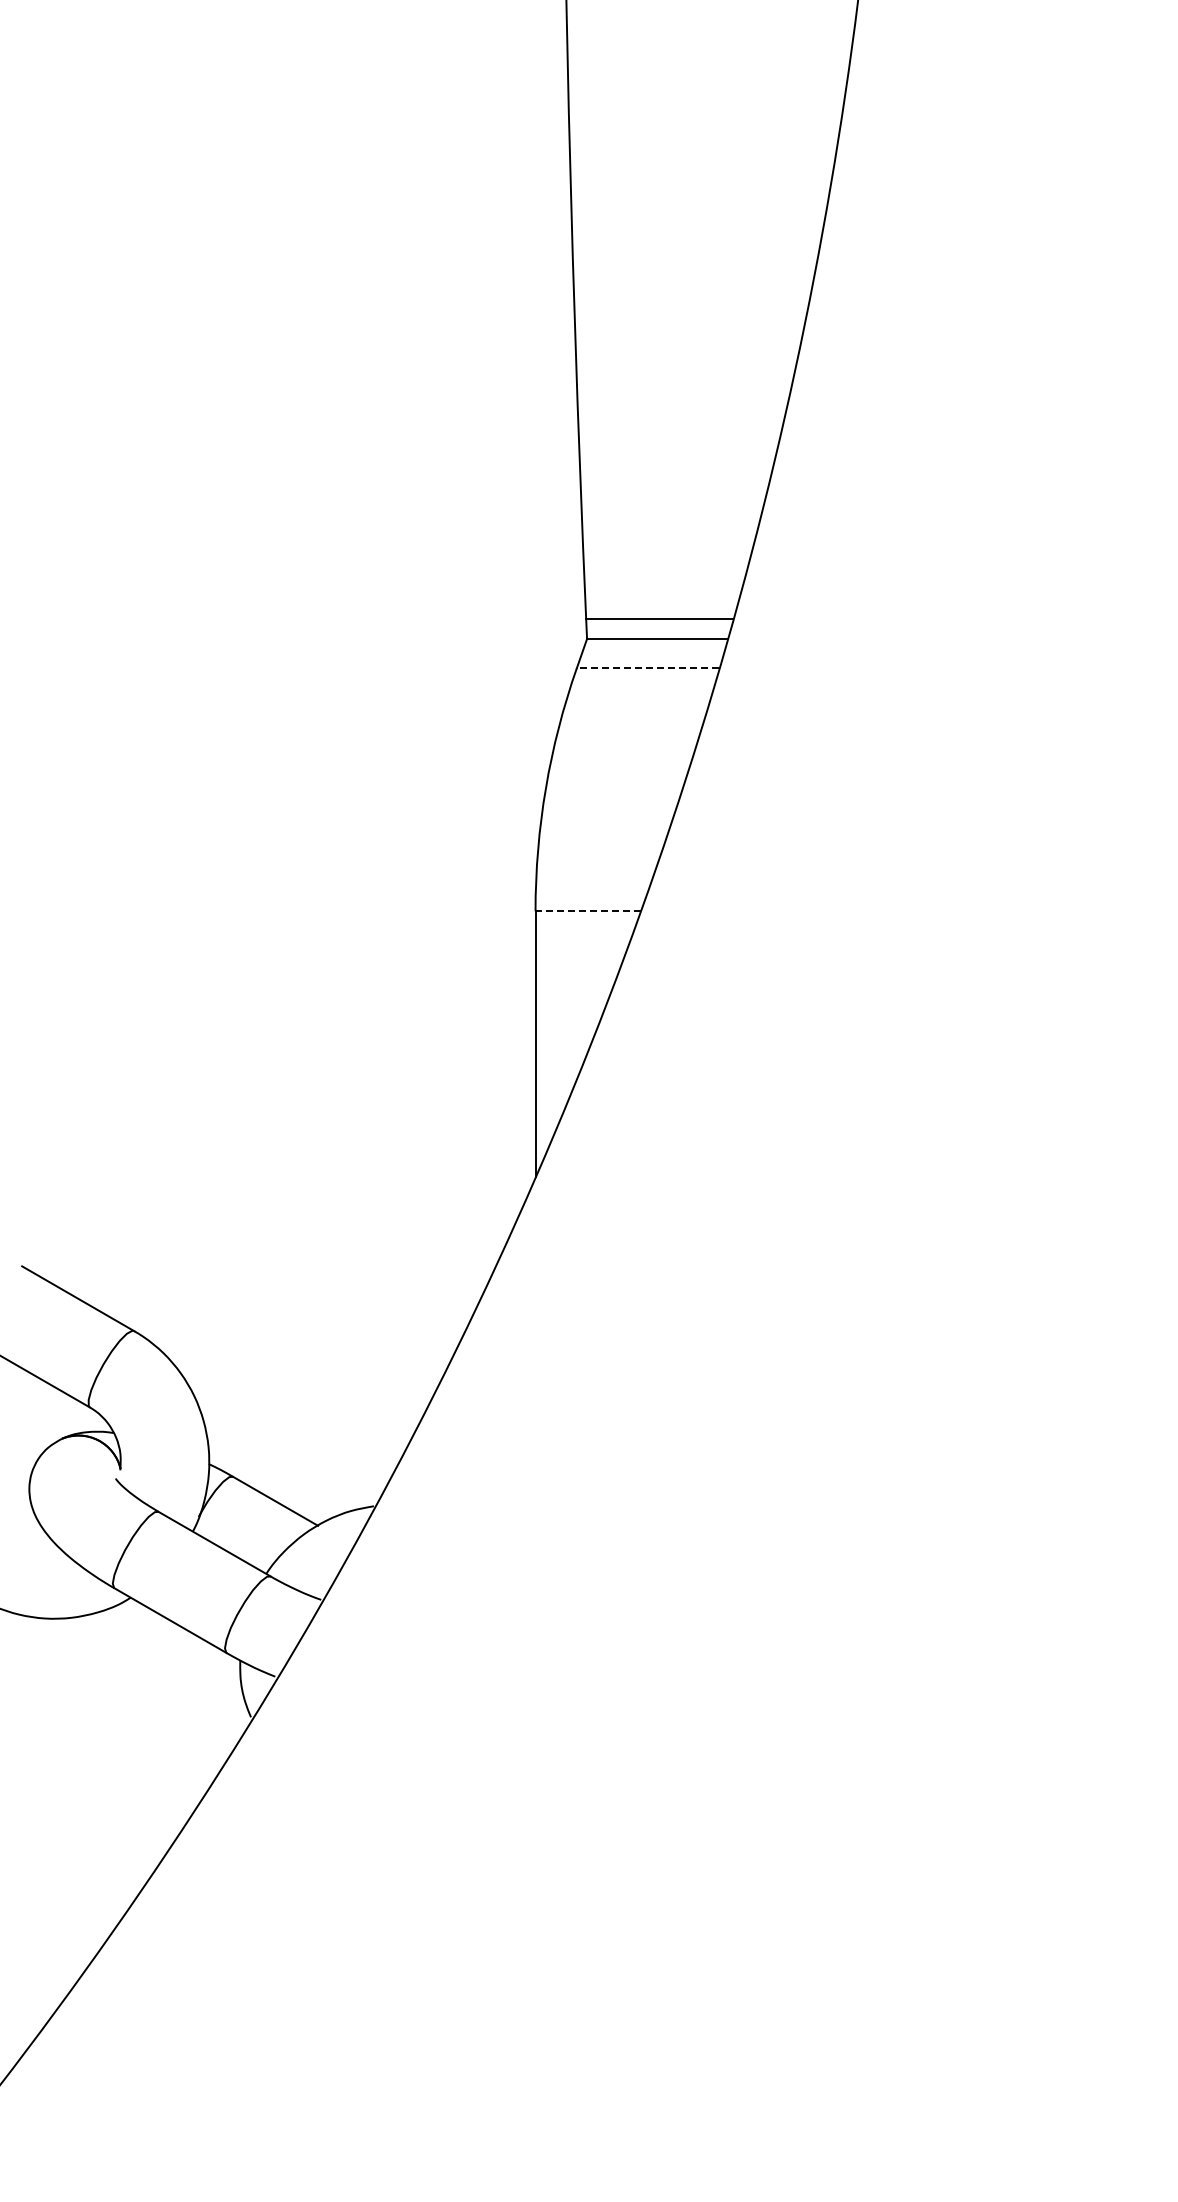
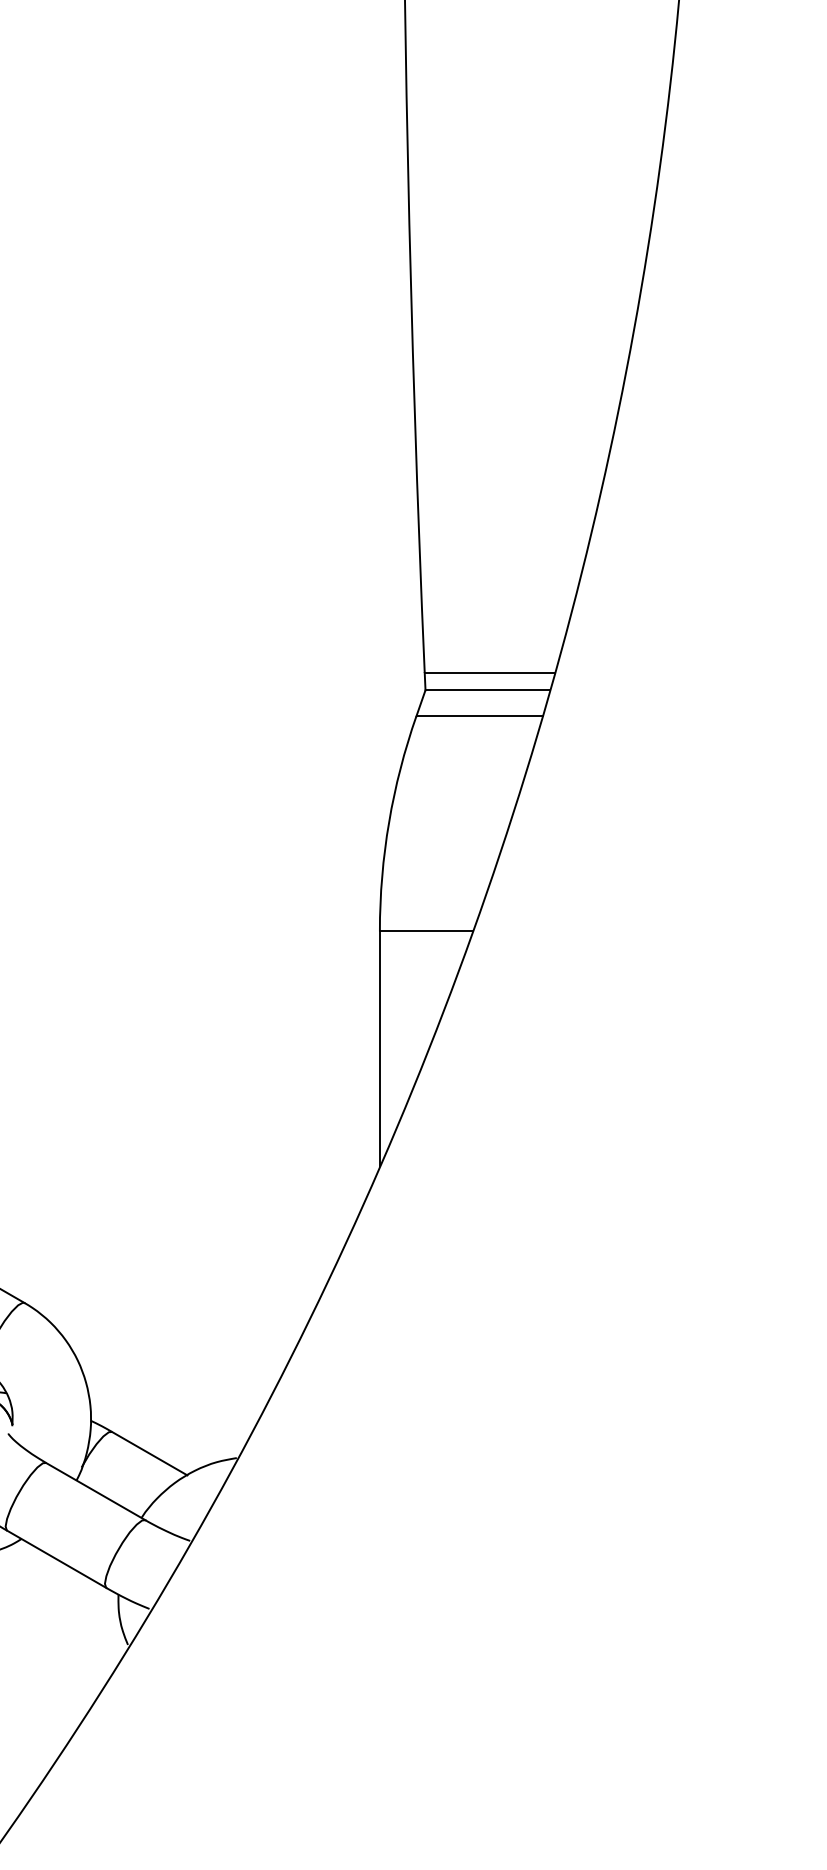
line: (647, 668) -> (479, 716), dashed -> solid
line: (587, 911) -> (425, 931), dashed -> solid

